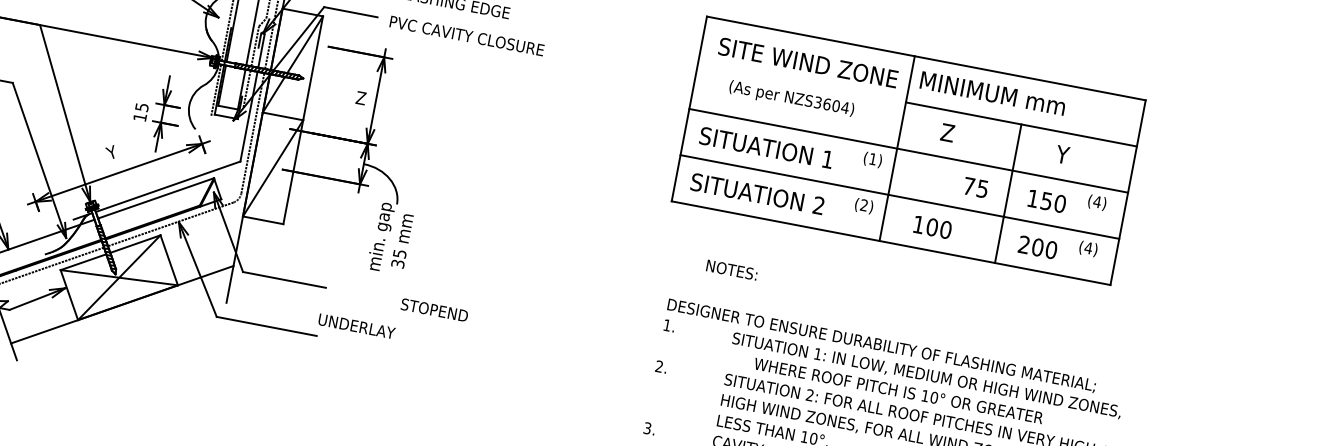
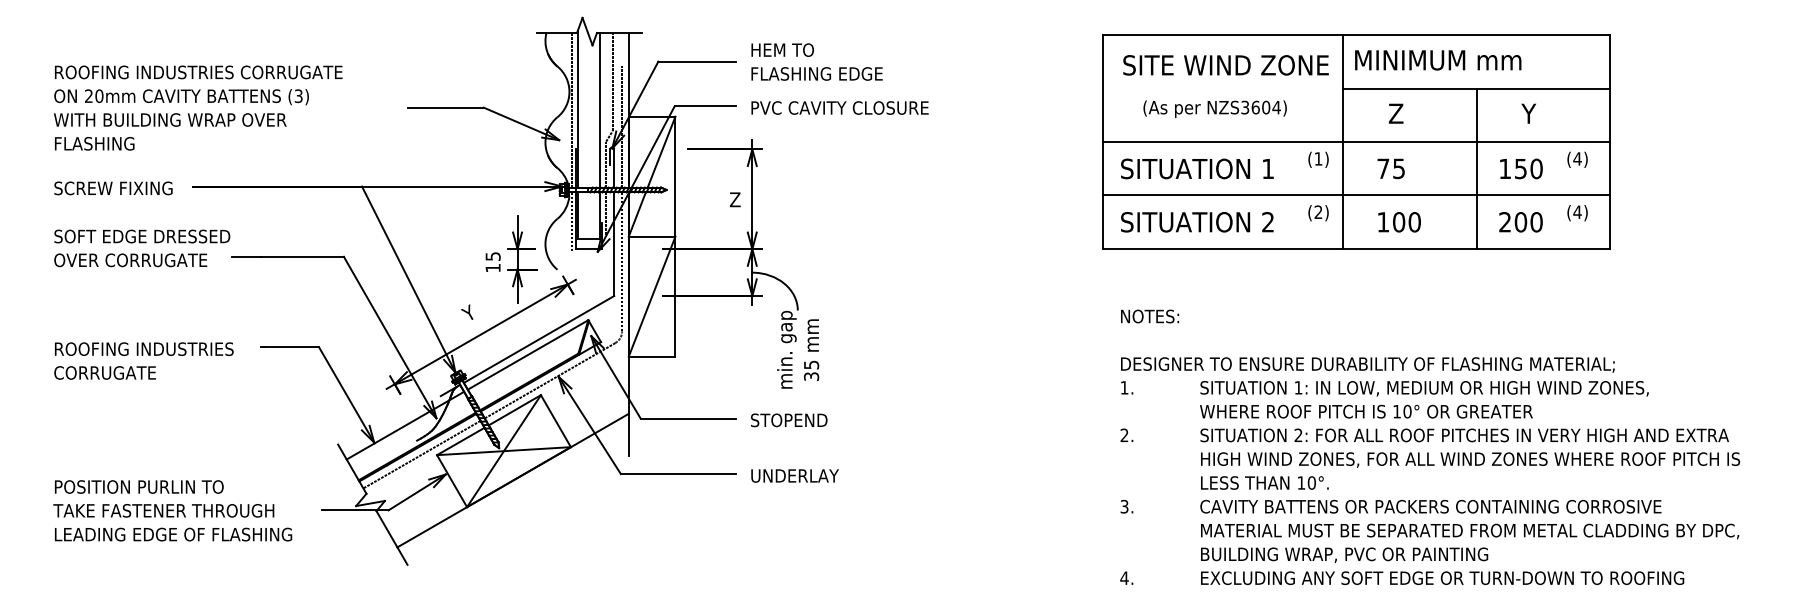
text: (975, 187) -> (1390, 168), moved
text: (732, 270) -> (1150, 316), moved
text: (434, 310) -> (789, 420), moved
text: (356, 325) -> (794, 475), moved
text: (898, 390) -> (1366, 411), moved

